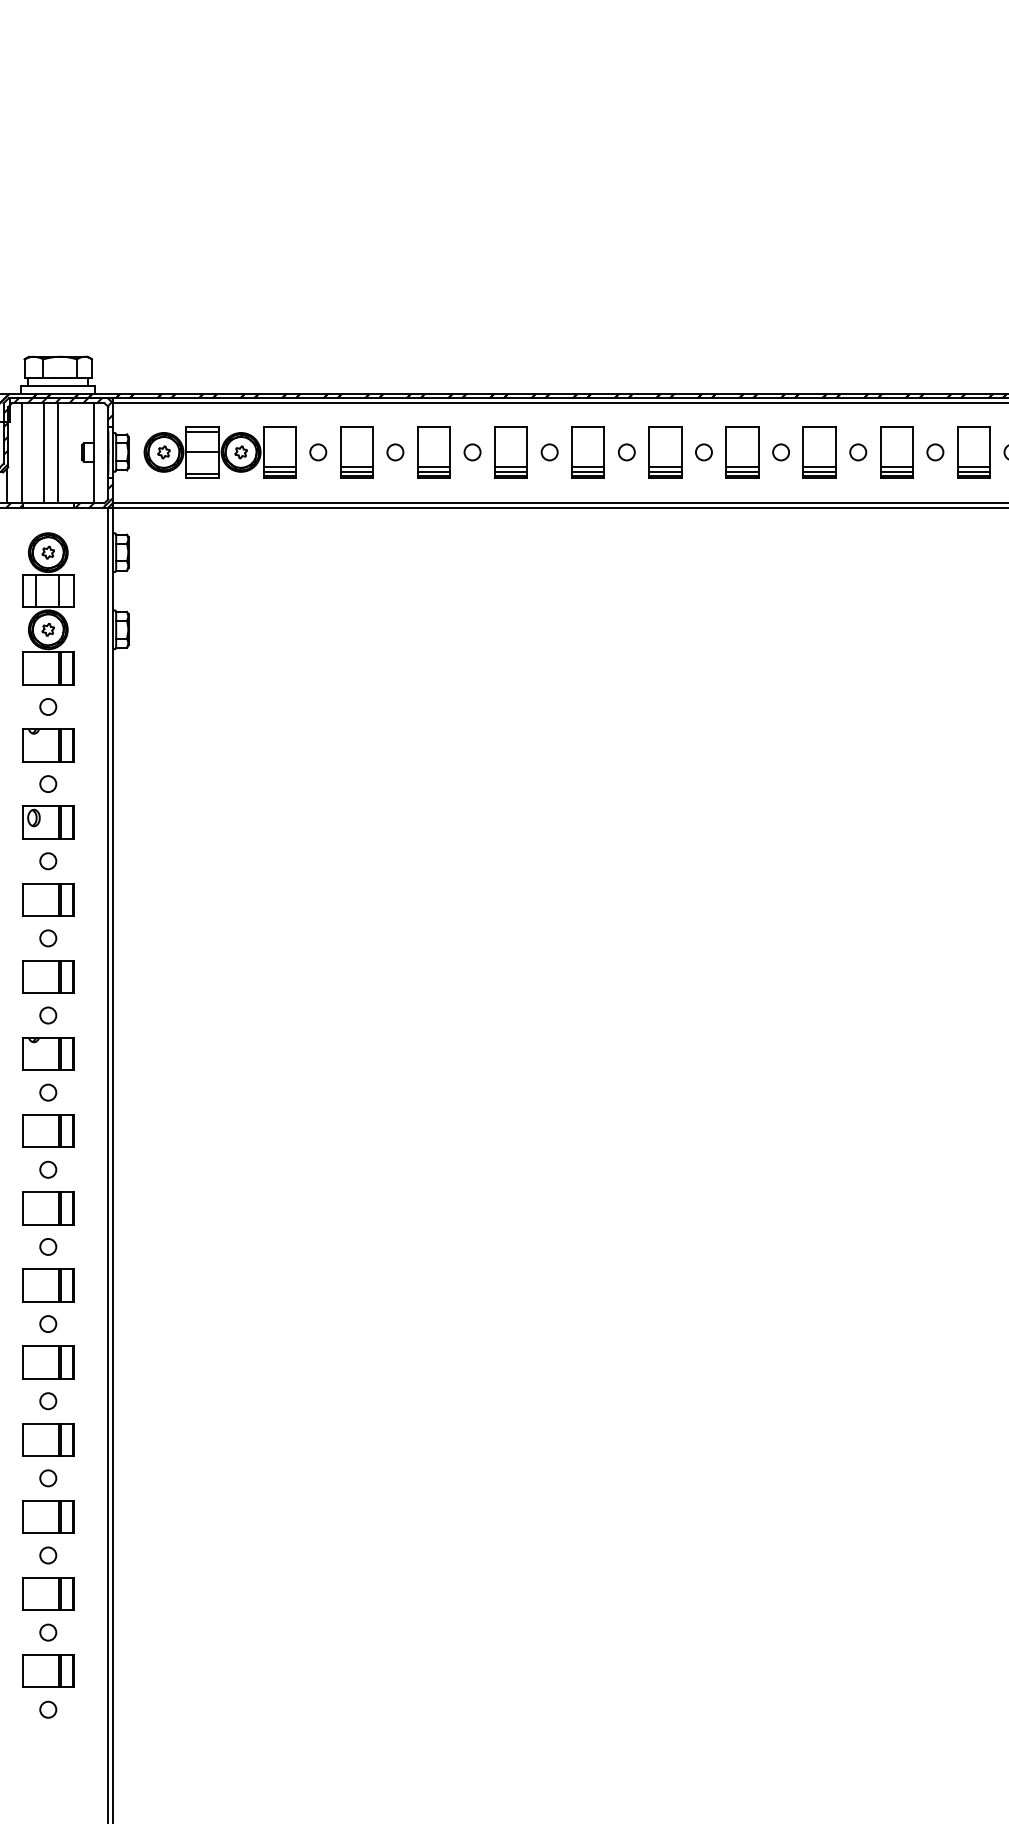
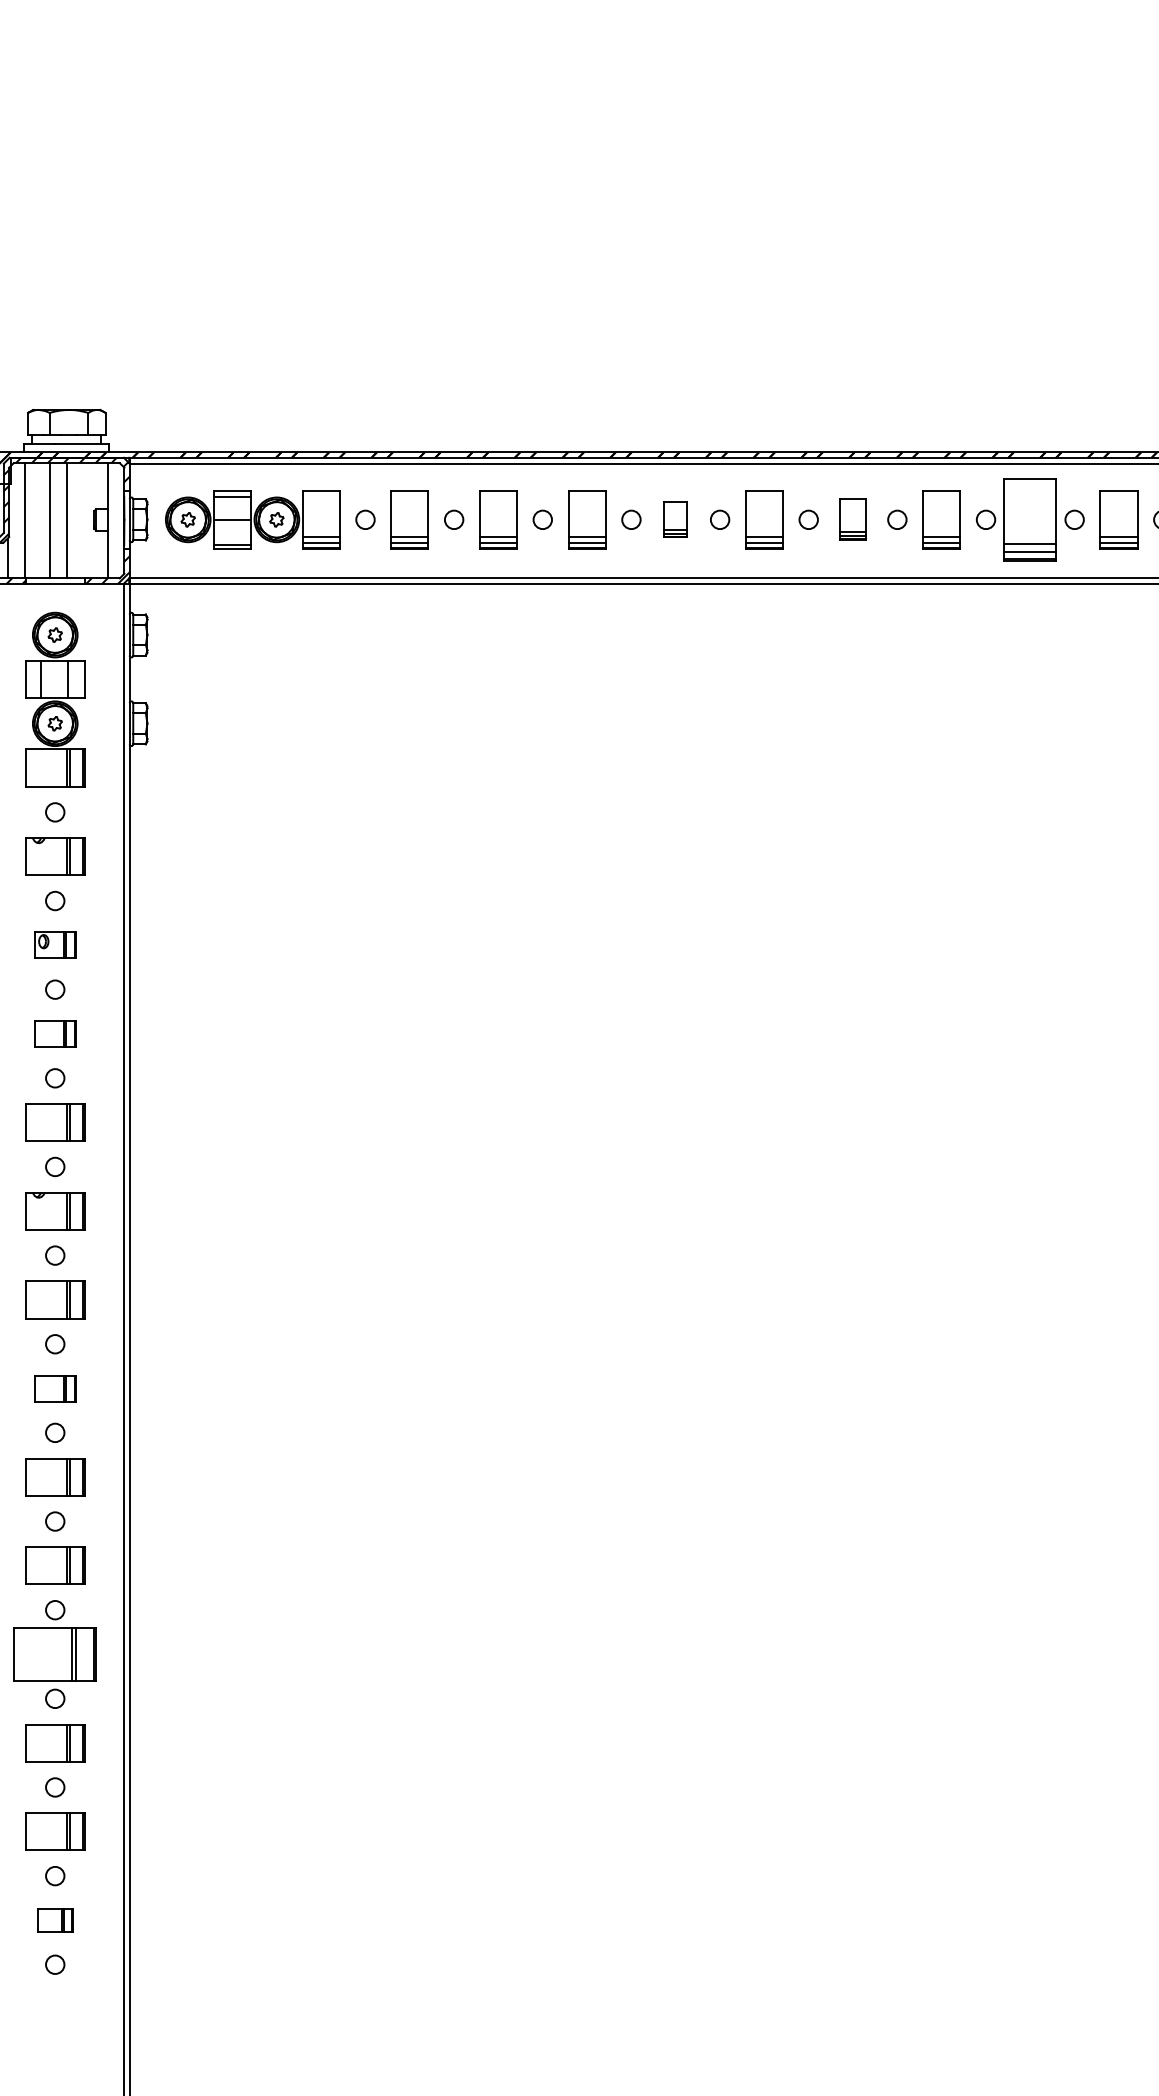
part: (588, 452) -> (675, 519), size x0.6
part: (742, 452) -> (852, 519), size x0.7
part: (896, 452) -> (1030, 519), size x1.4
part: (48, 822) -> (55, 945), size x0.7
part: (48, 899) -> (55, 1033), size x0.7
part: (48, 1208) -> (55, 1388), size x0.7
part: (48, 1439) -> (55, 1654), size x1.4
part: (48, 1671) -> (55, 1920), size x0.6

